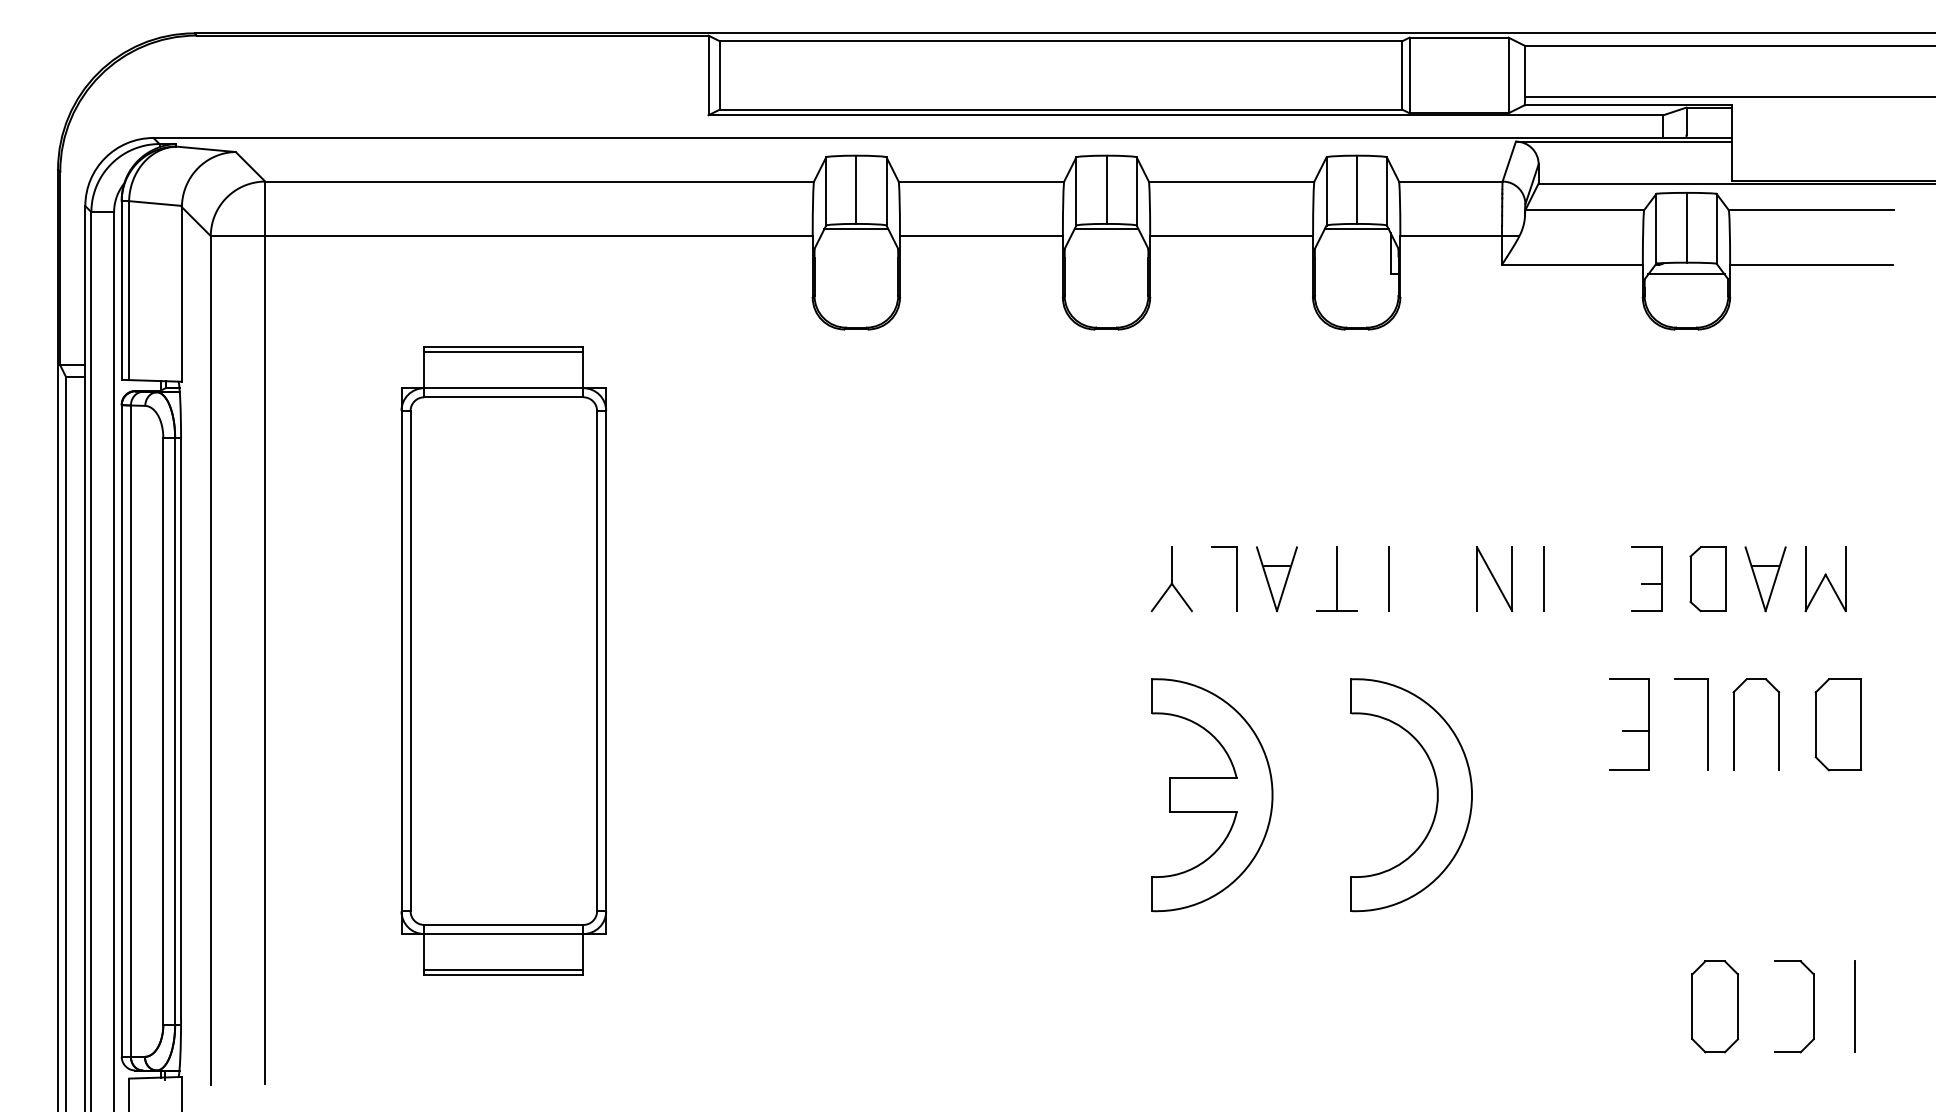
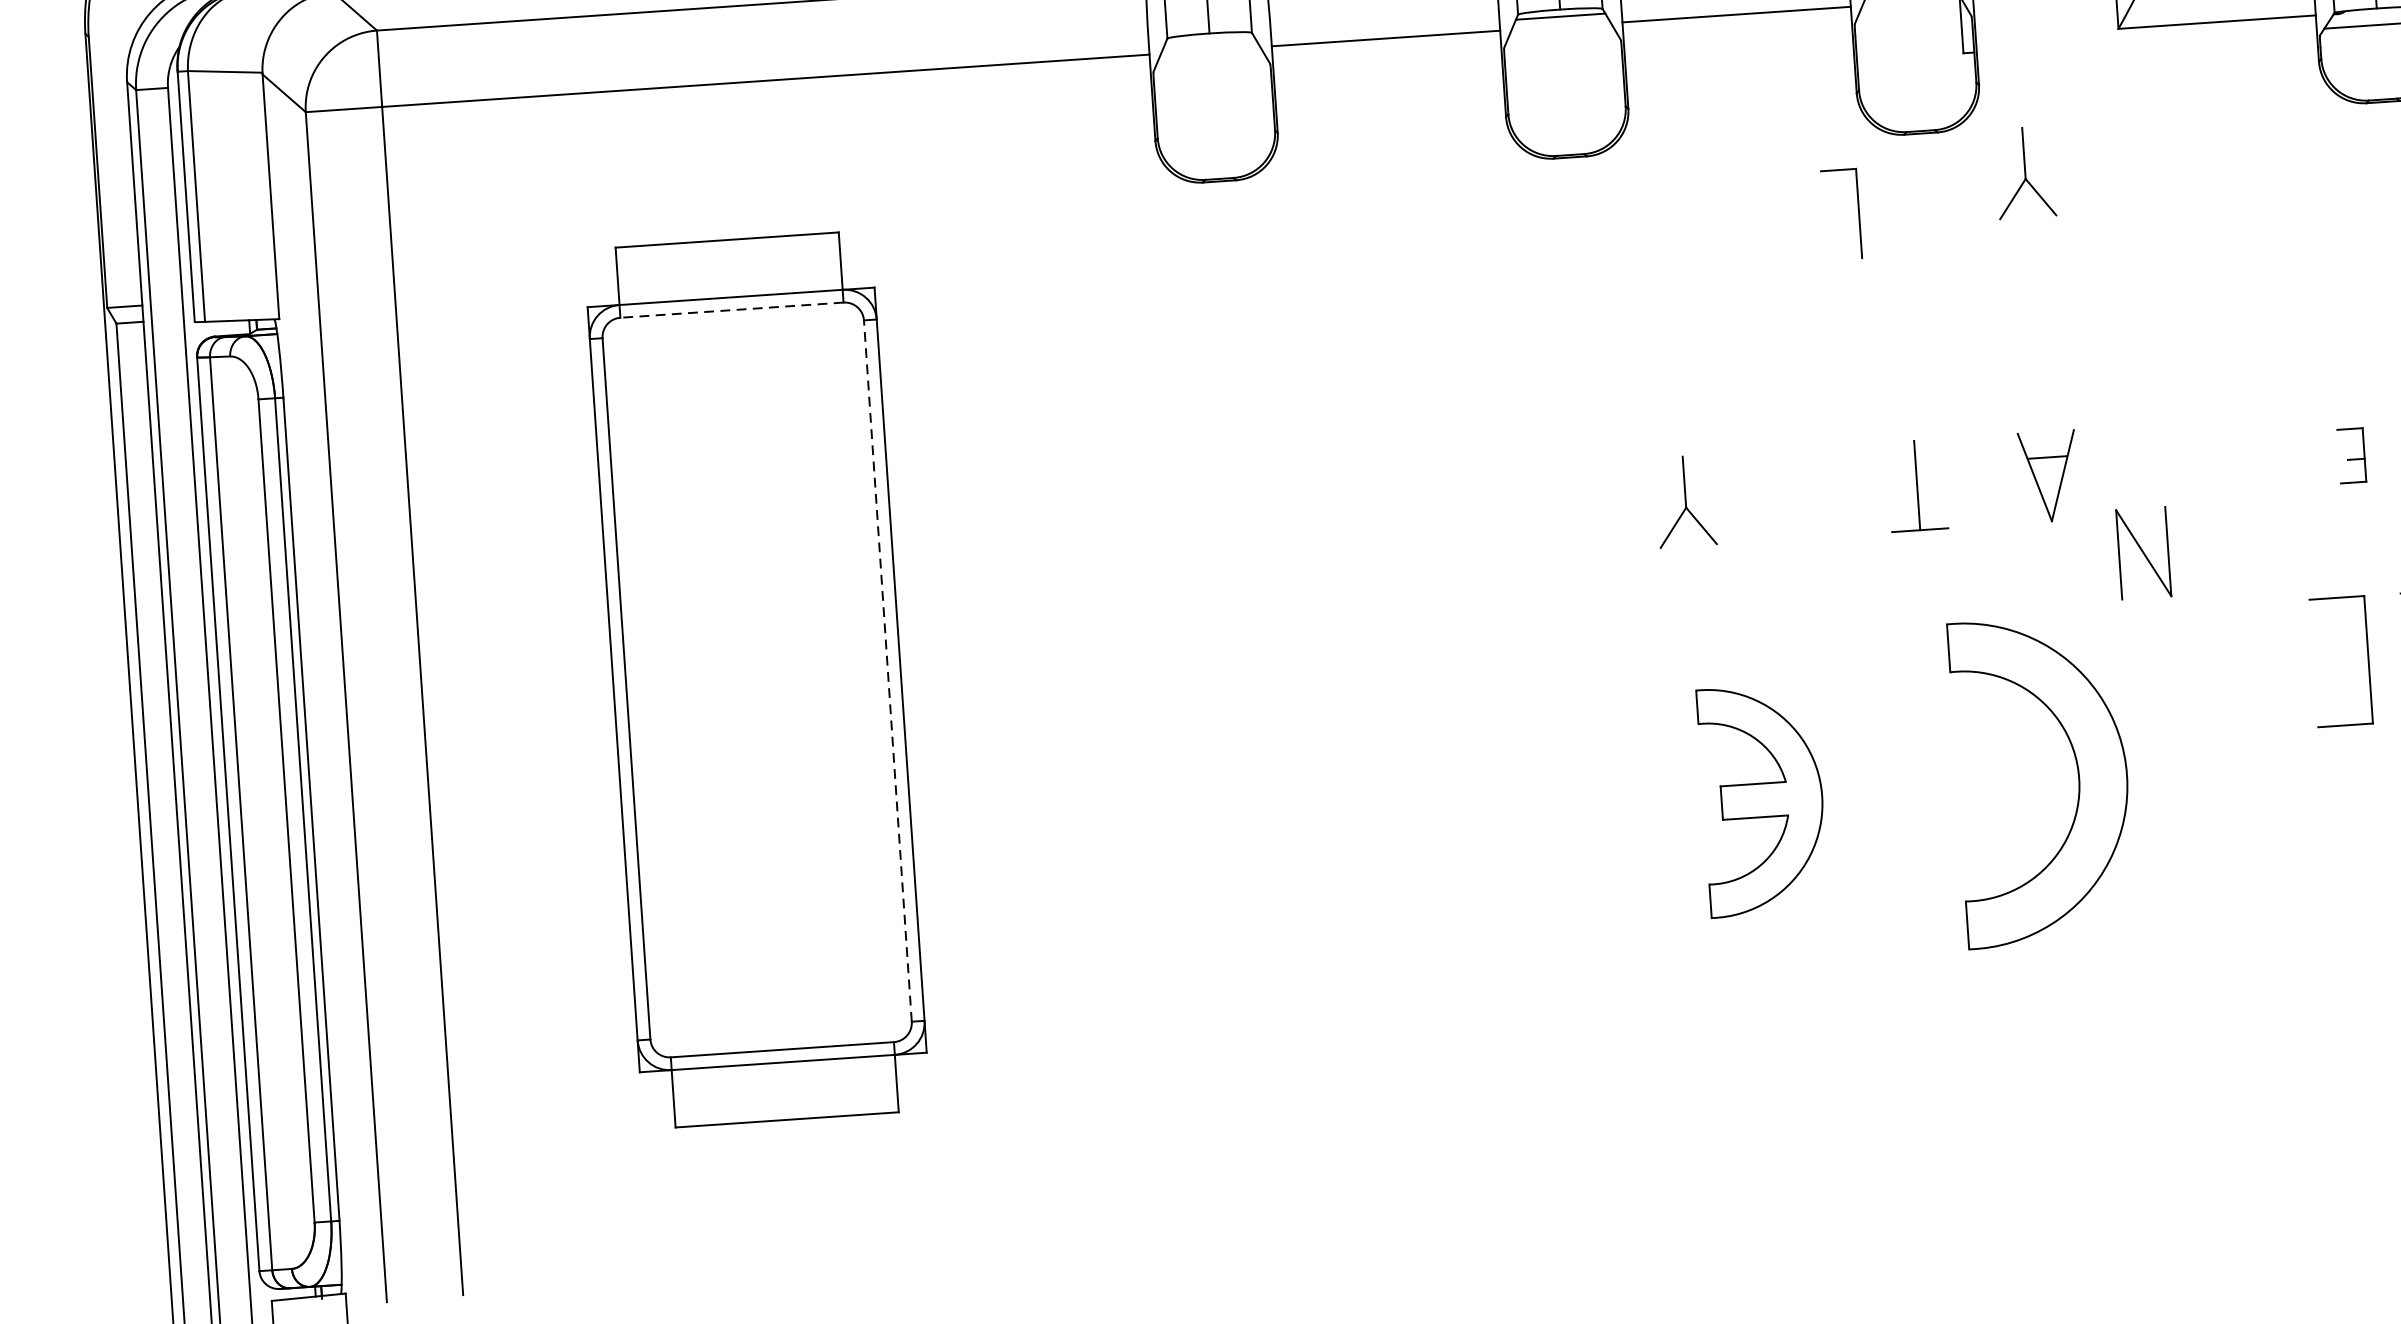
line: (856, 229) -> (1210, 41), removed
line: (503, 351) -> (727, 246), removed
part: (1428, 362) -> (2024, 173), added
line: (503, 397) -> (731, 310), solid -> dashed
part: (1236, 578) -> (1858, 212), moved
part: (1494, 578) -> (2143, 552), moved
part: (1646, 578) -> (2350, 454), size x0.6
part: (1276, 579) -> (2048, 477), moved
line: (1388, 579) -> (1989, 481), removed
line: (1543, 579) -> (2206, 466), removed
line: (597, 660) -> (888, 670), solid -> dashed
line: (1636, 731) -> (2351, 670), removed
part: (1212, 795) -> (1763, 800), size x0.7
line: (503, 970) -> (786, 1113), removed

